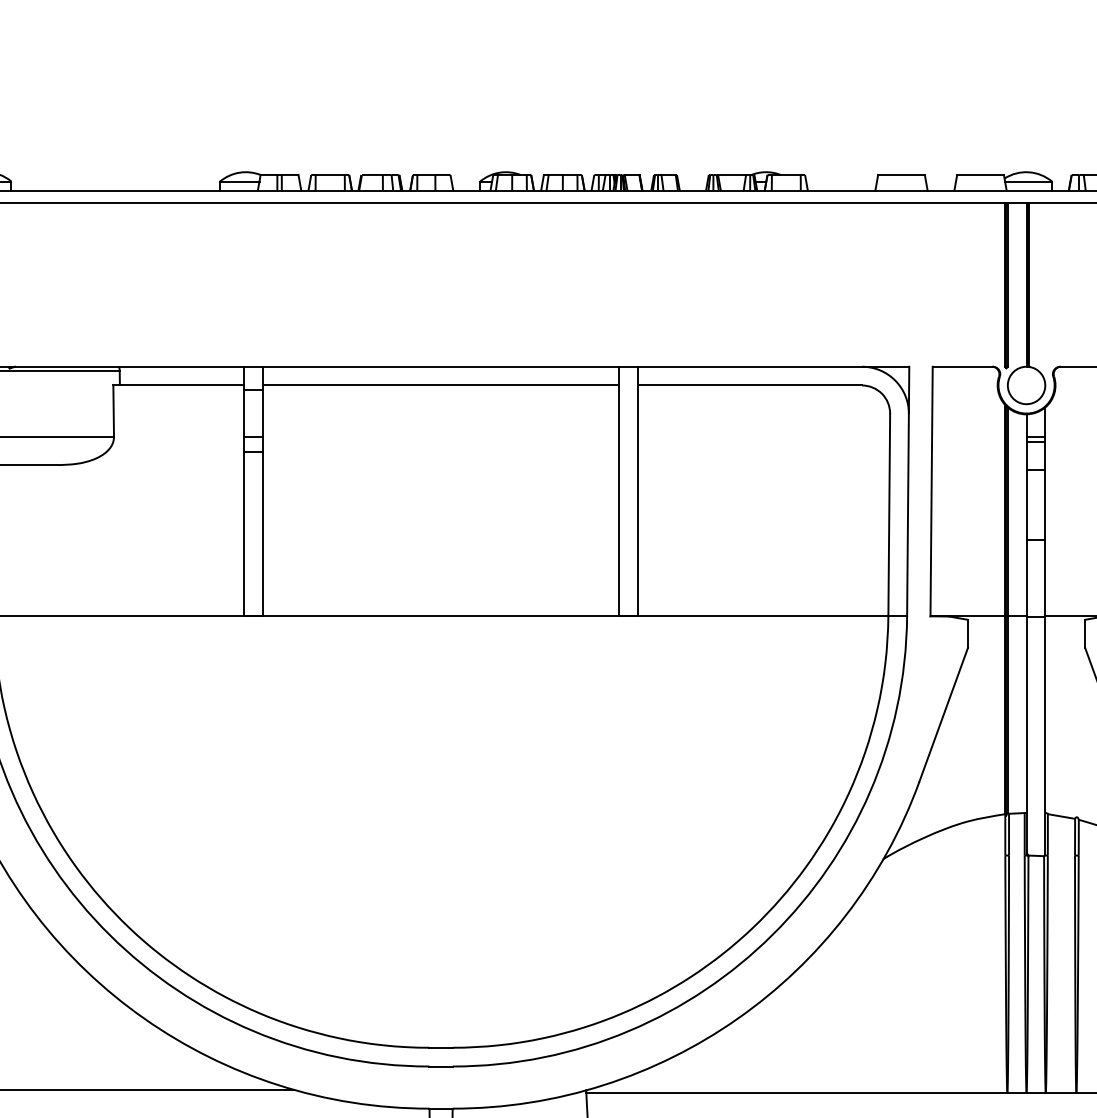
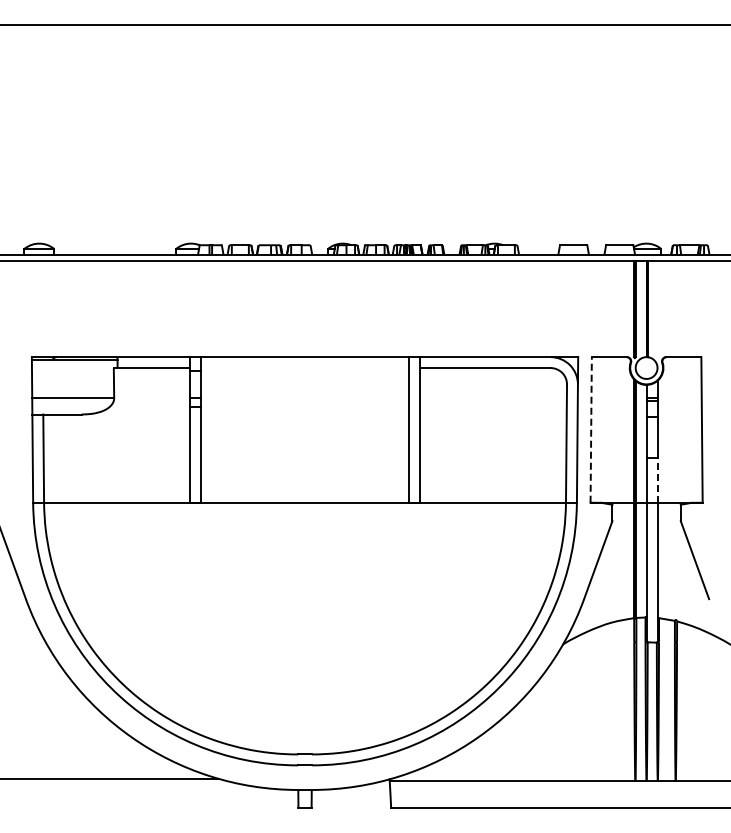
line: (440, 386) -> (304, 368), removed
line: (932, 490) -> (591, 429), solid -> dashed
line: (1045, 576) -> (657, 479), solid -> dashed

